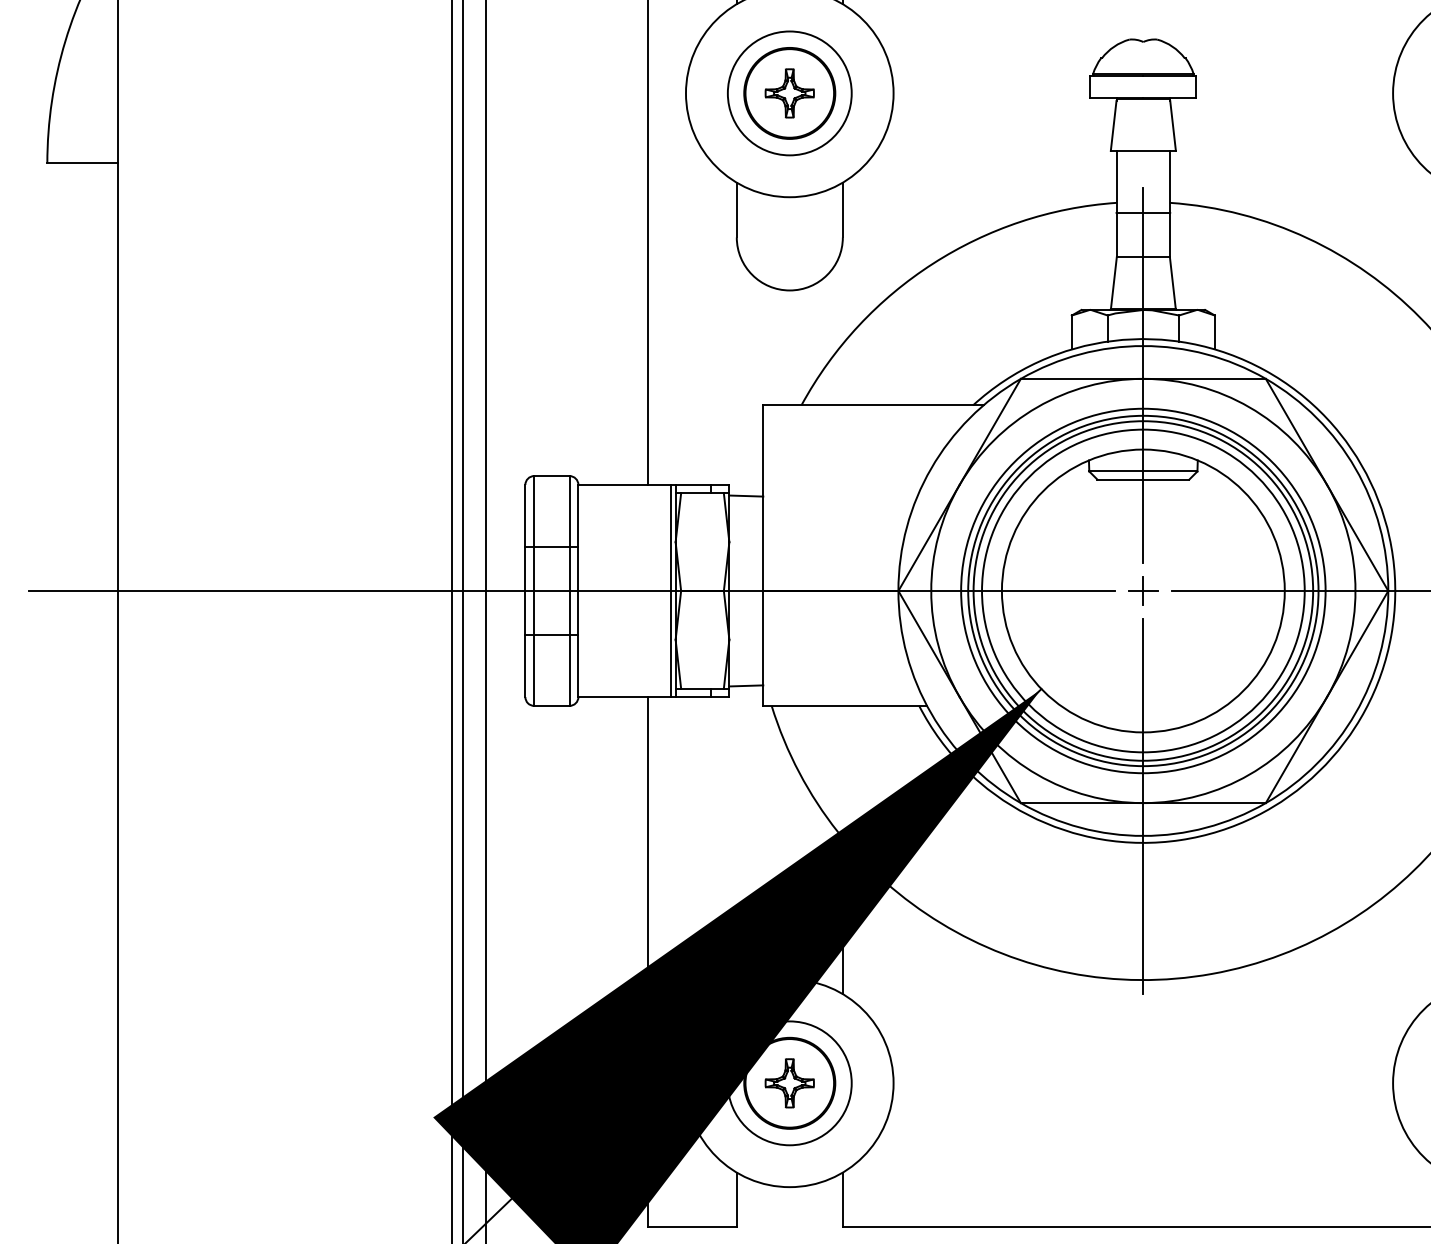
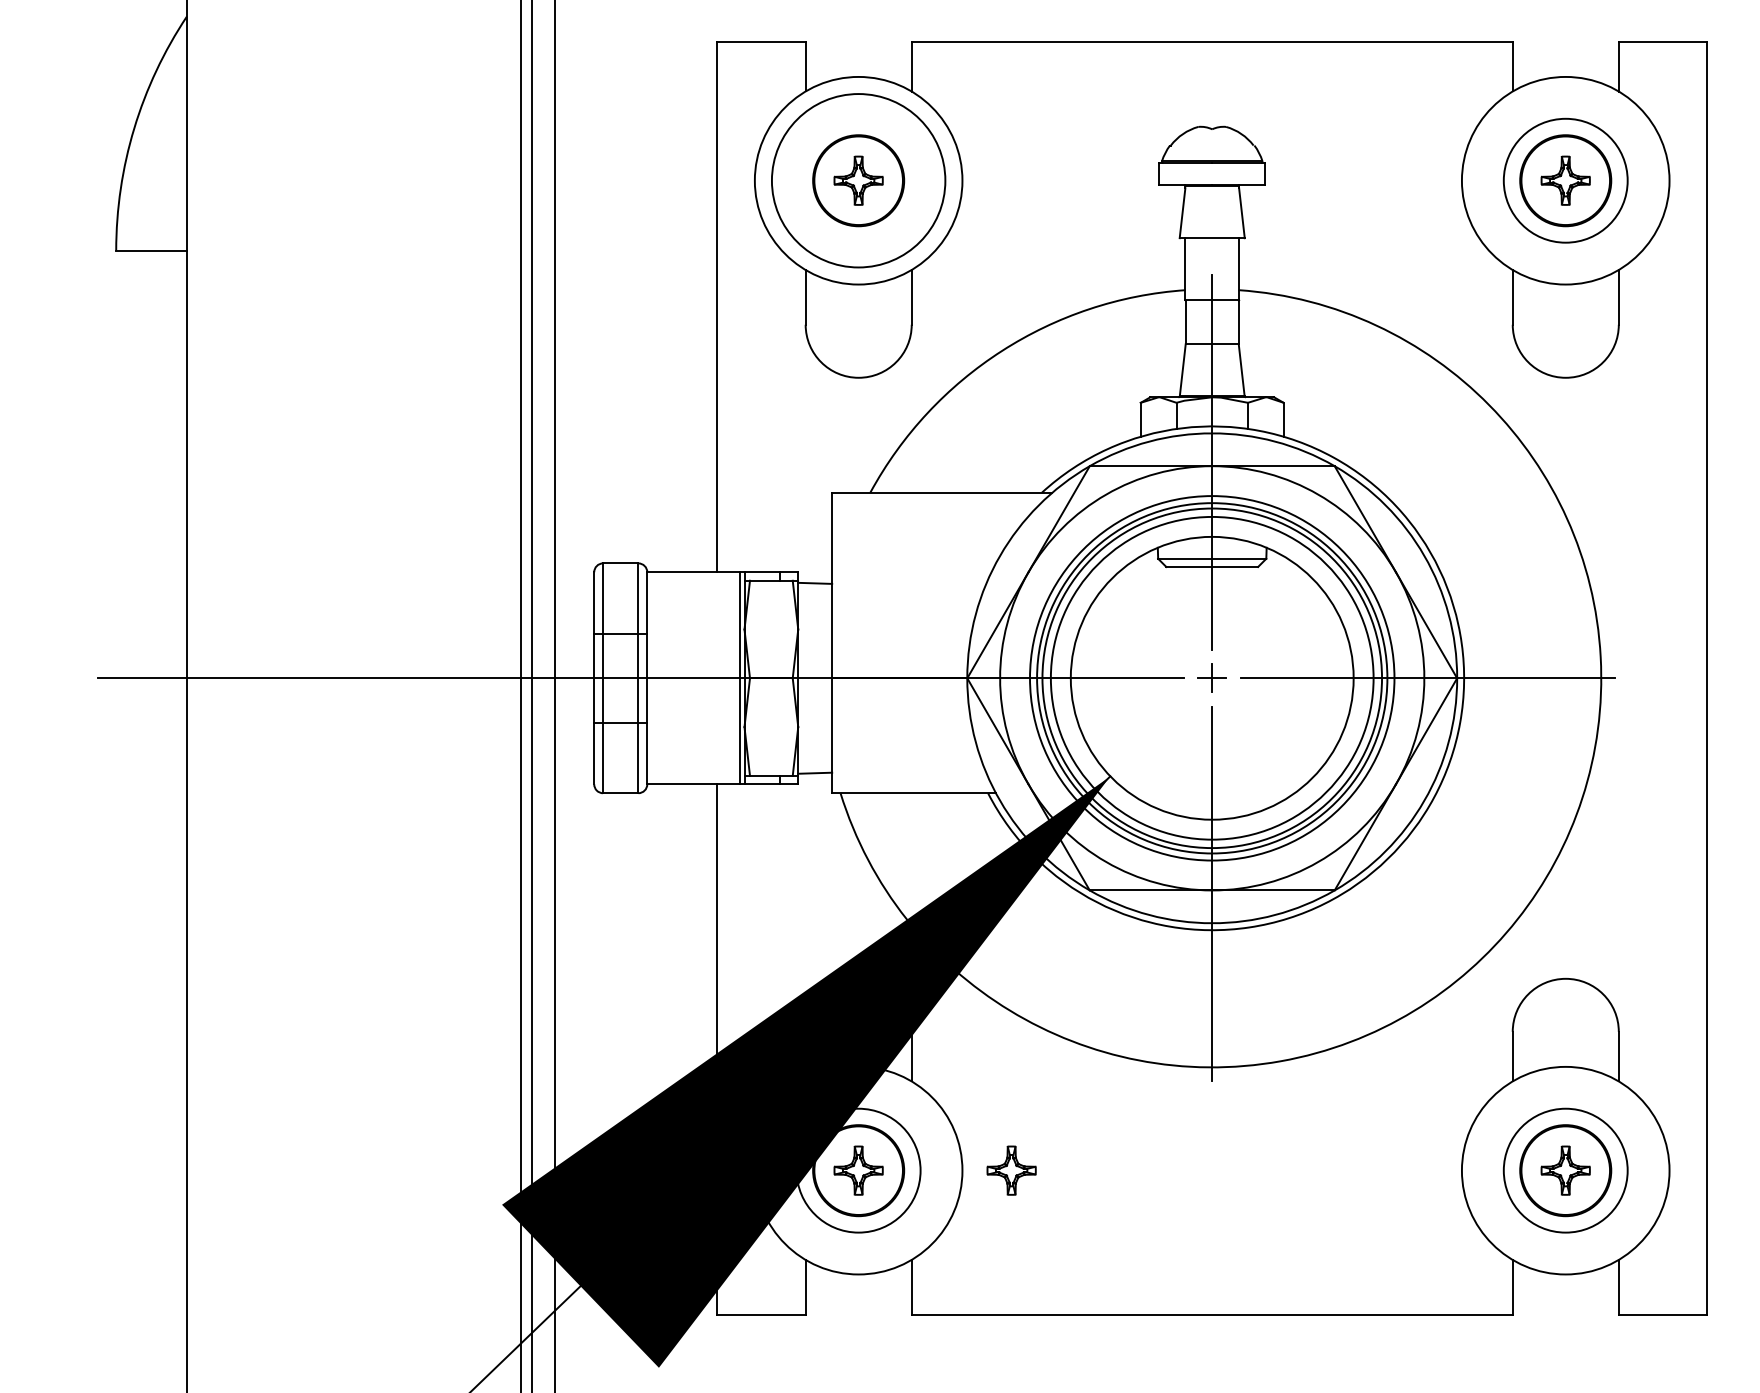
circle: (789, 93) -> (858, 180), size x1.4
part: (942, 1083) -> (1011, 1170), added

